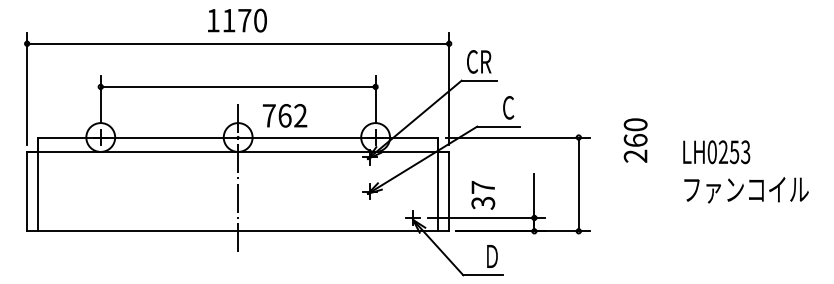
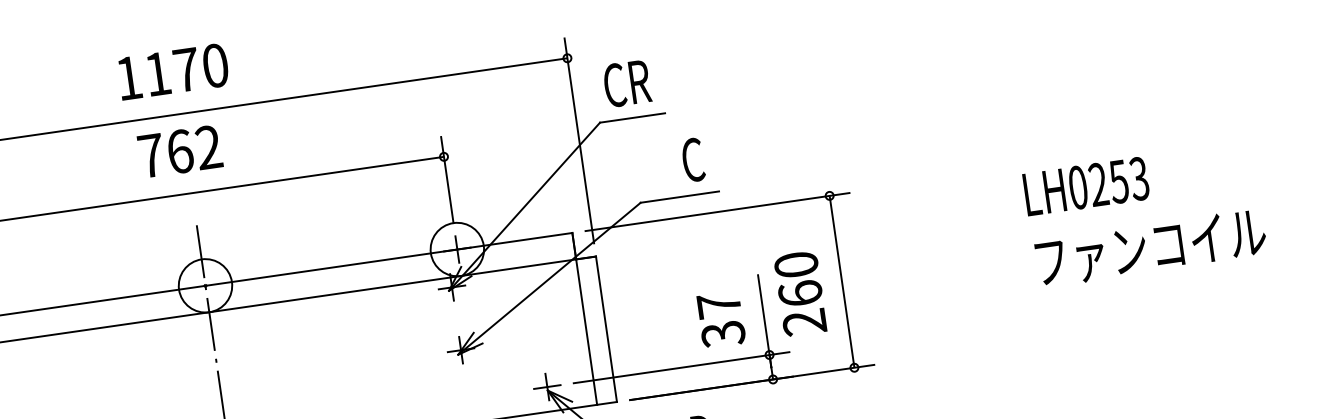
text: (284, 115) -> (179, 151), moved
text: (635, 140) -> (800, 293), moved
text: (483, 195) -> (721, 319), moved

